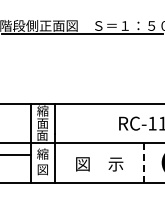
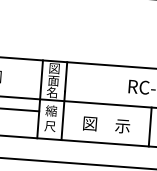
text: (42, 110) -> (54, 67), 縮 -> 図
text: (42, 134) -> (52, 91), 面 -> 名
line: (143, 162) -> (149, 126), dashed -> solid
text: (42, 169) -> (49, 126), 図 -> 尺

